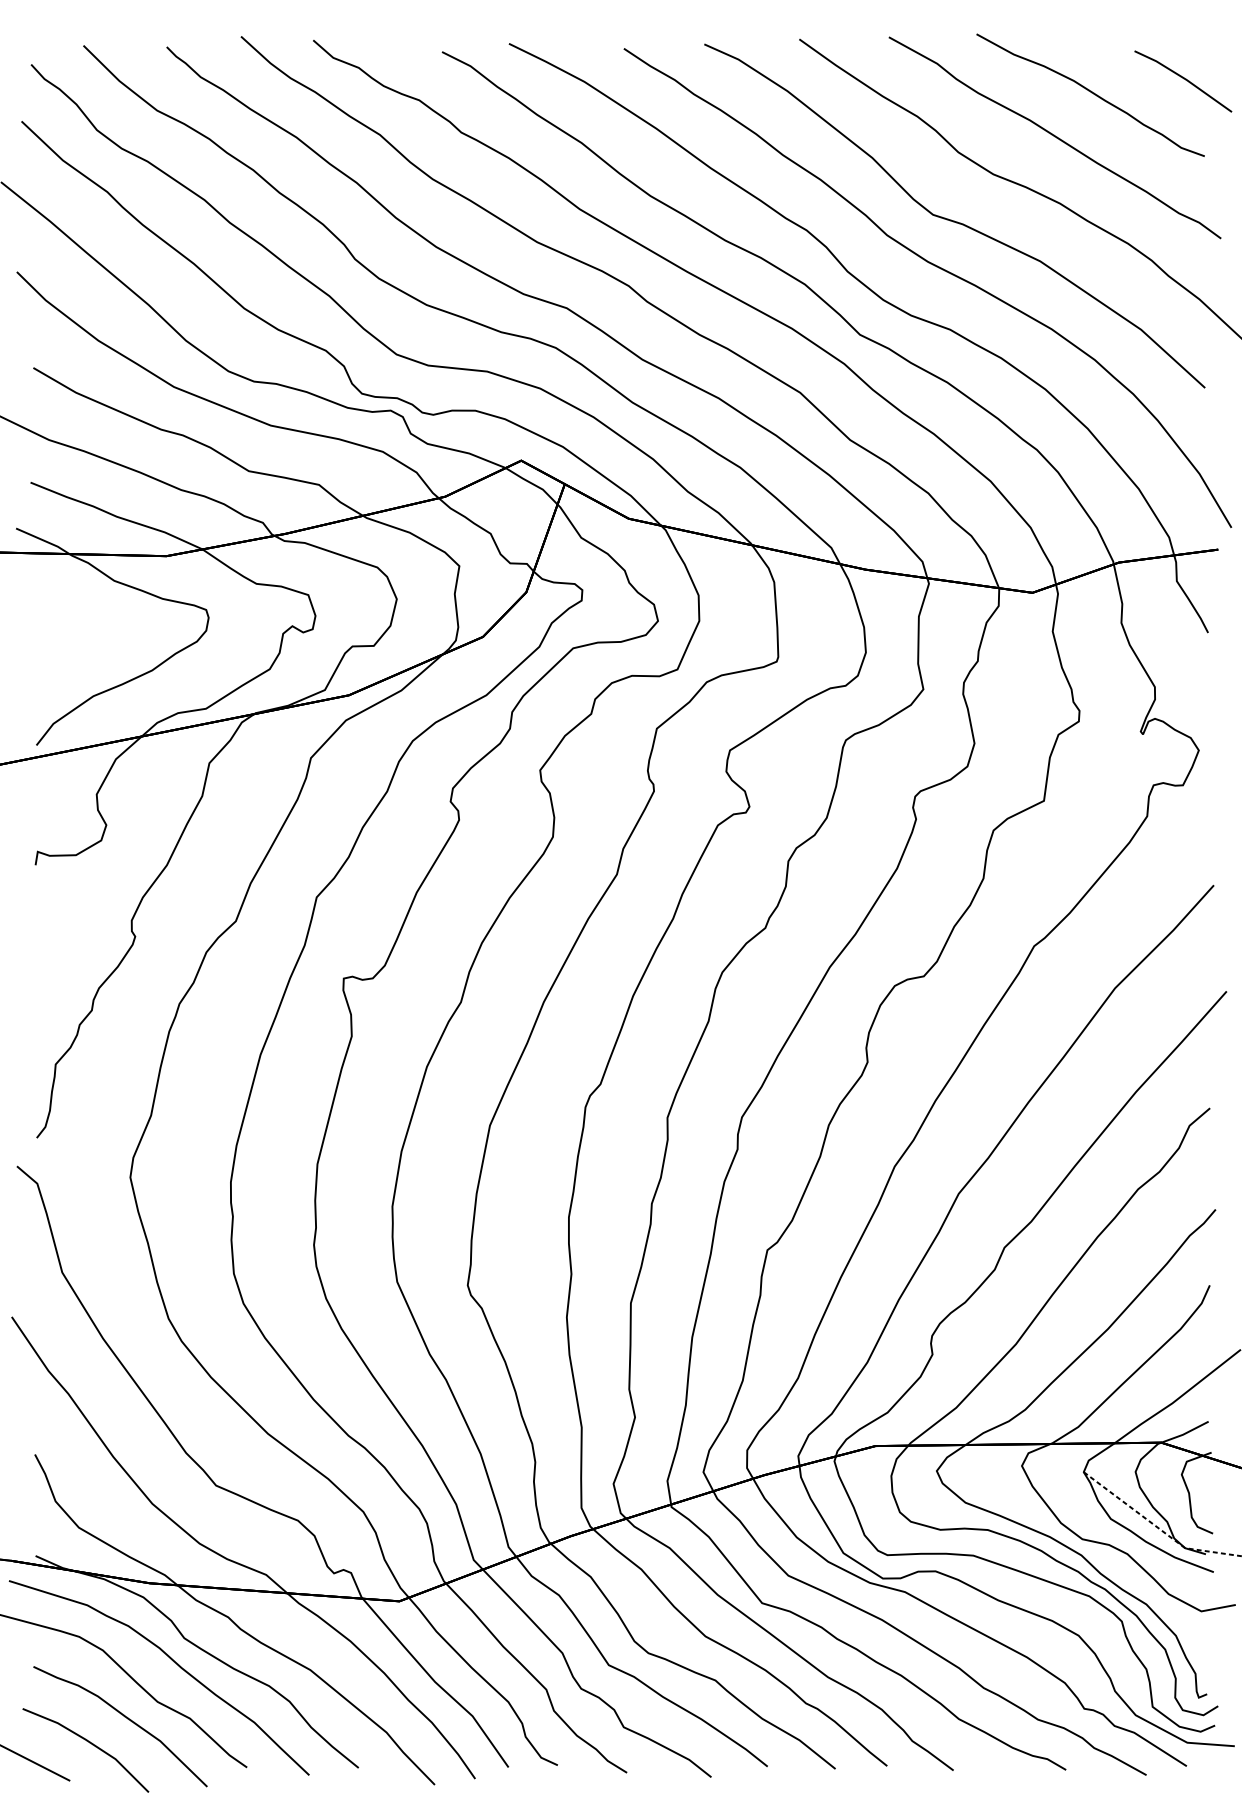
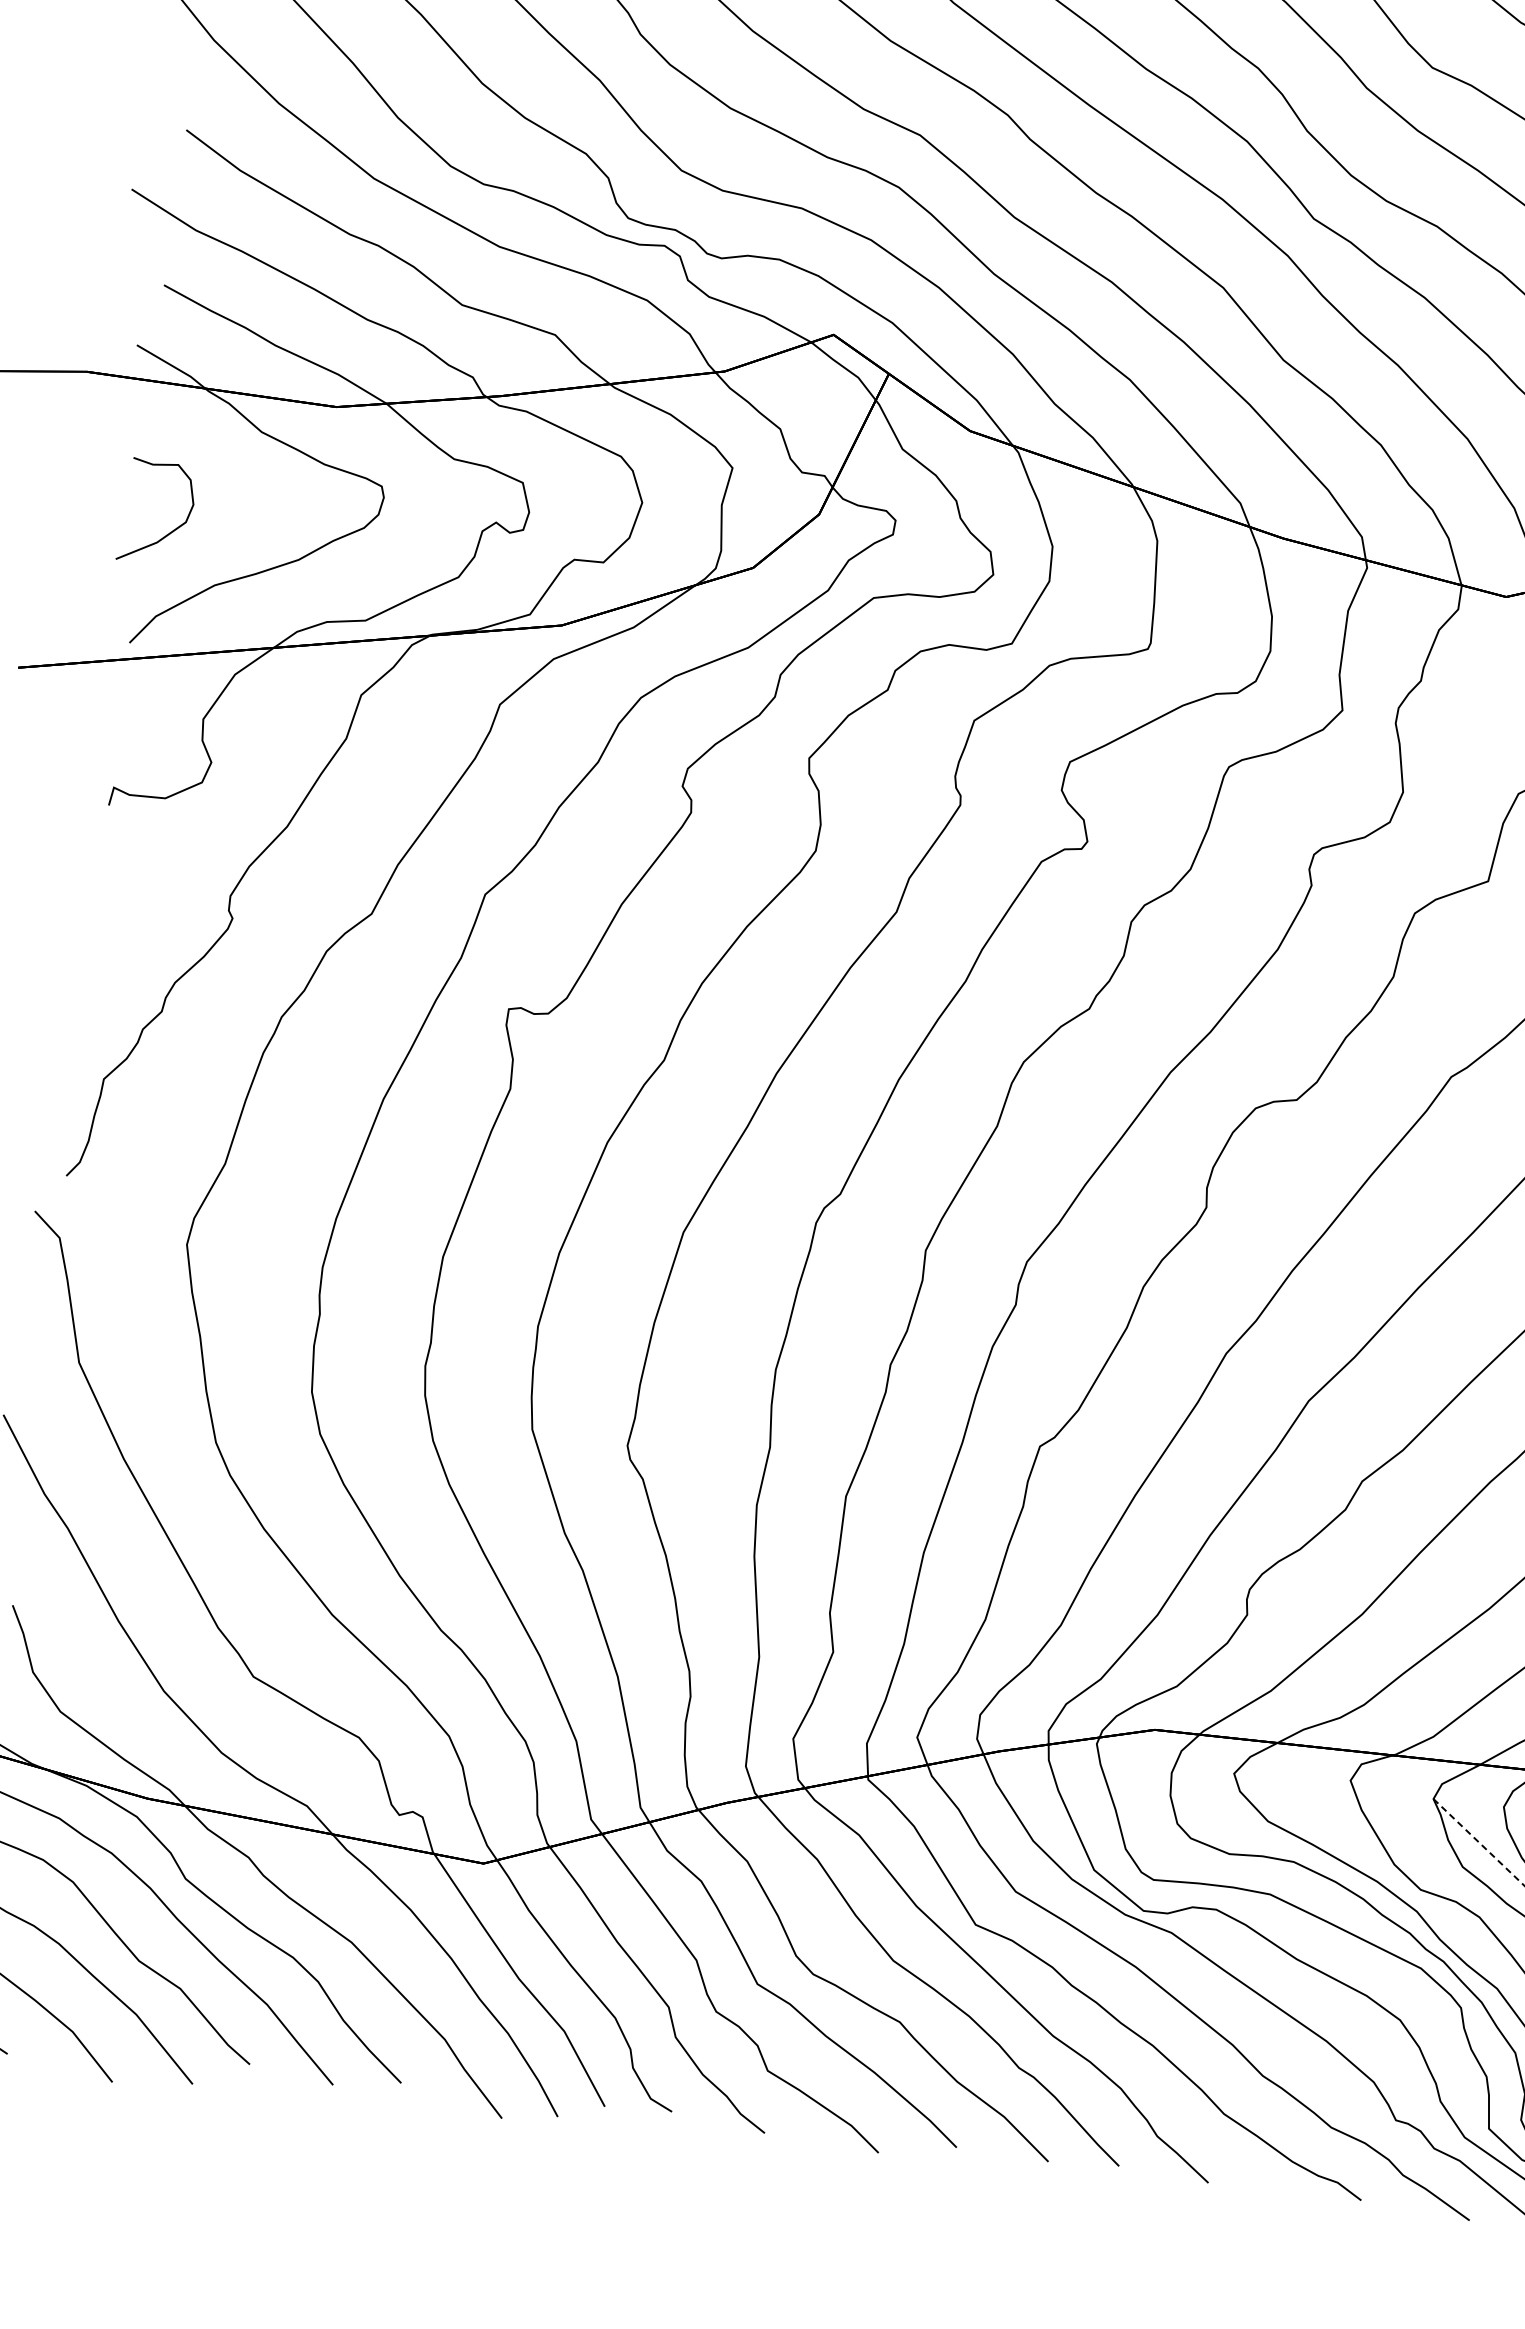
curve: (55, 661) -> (168, 532), added

